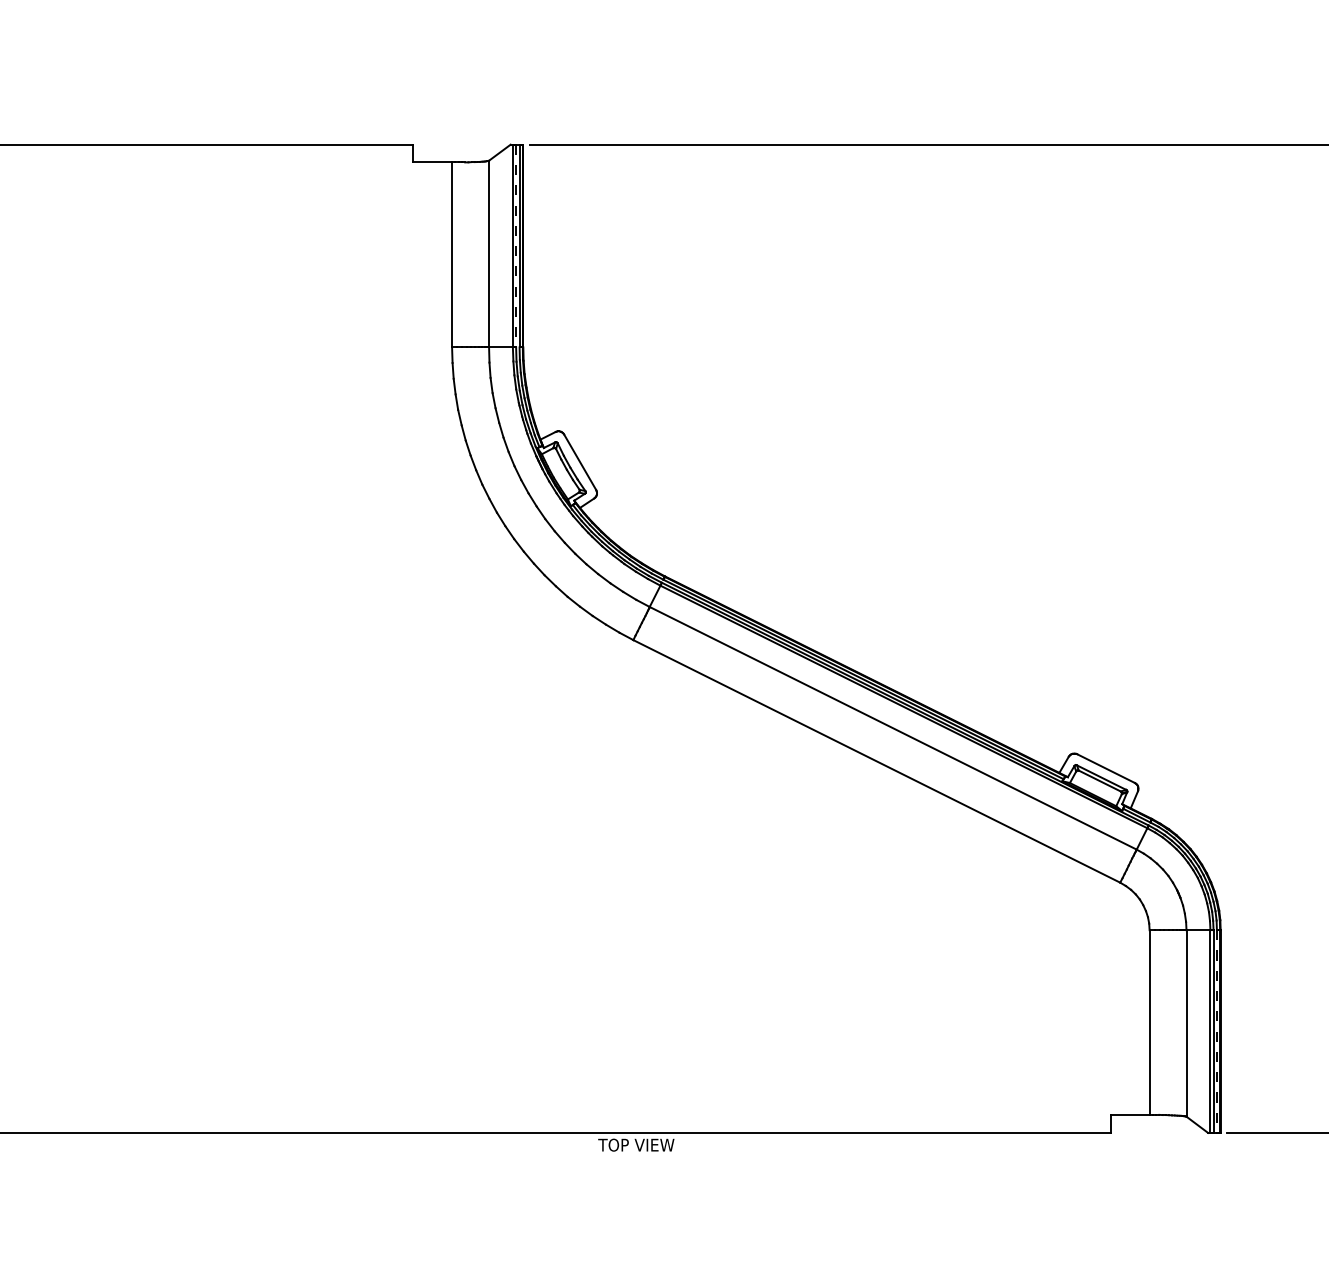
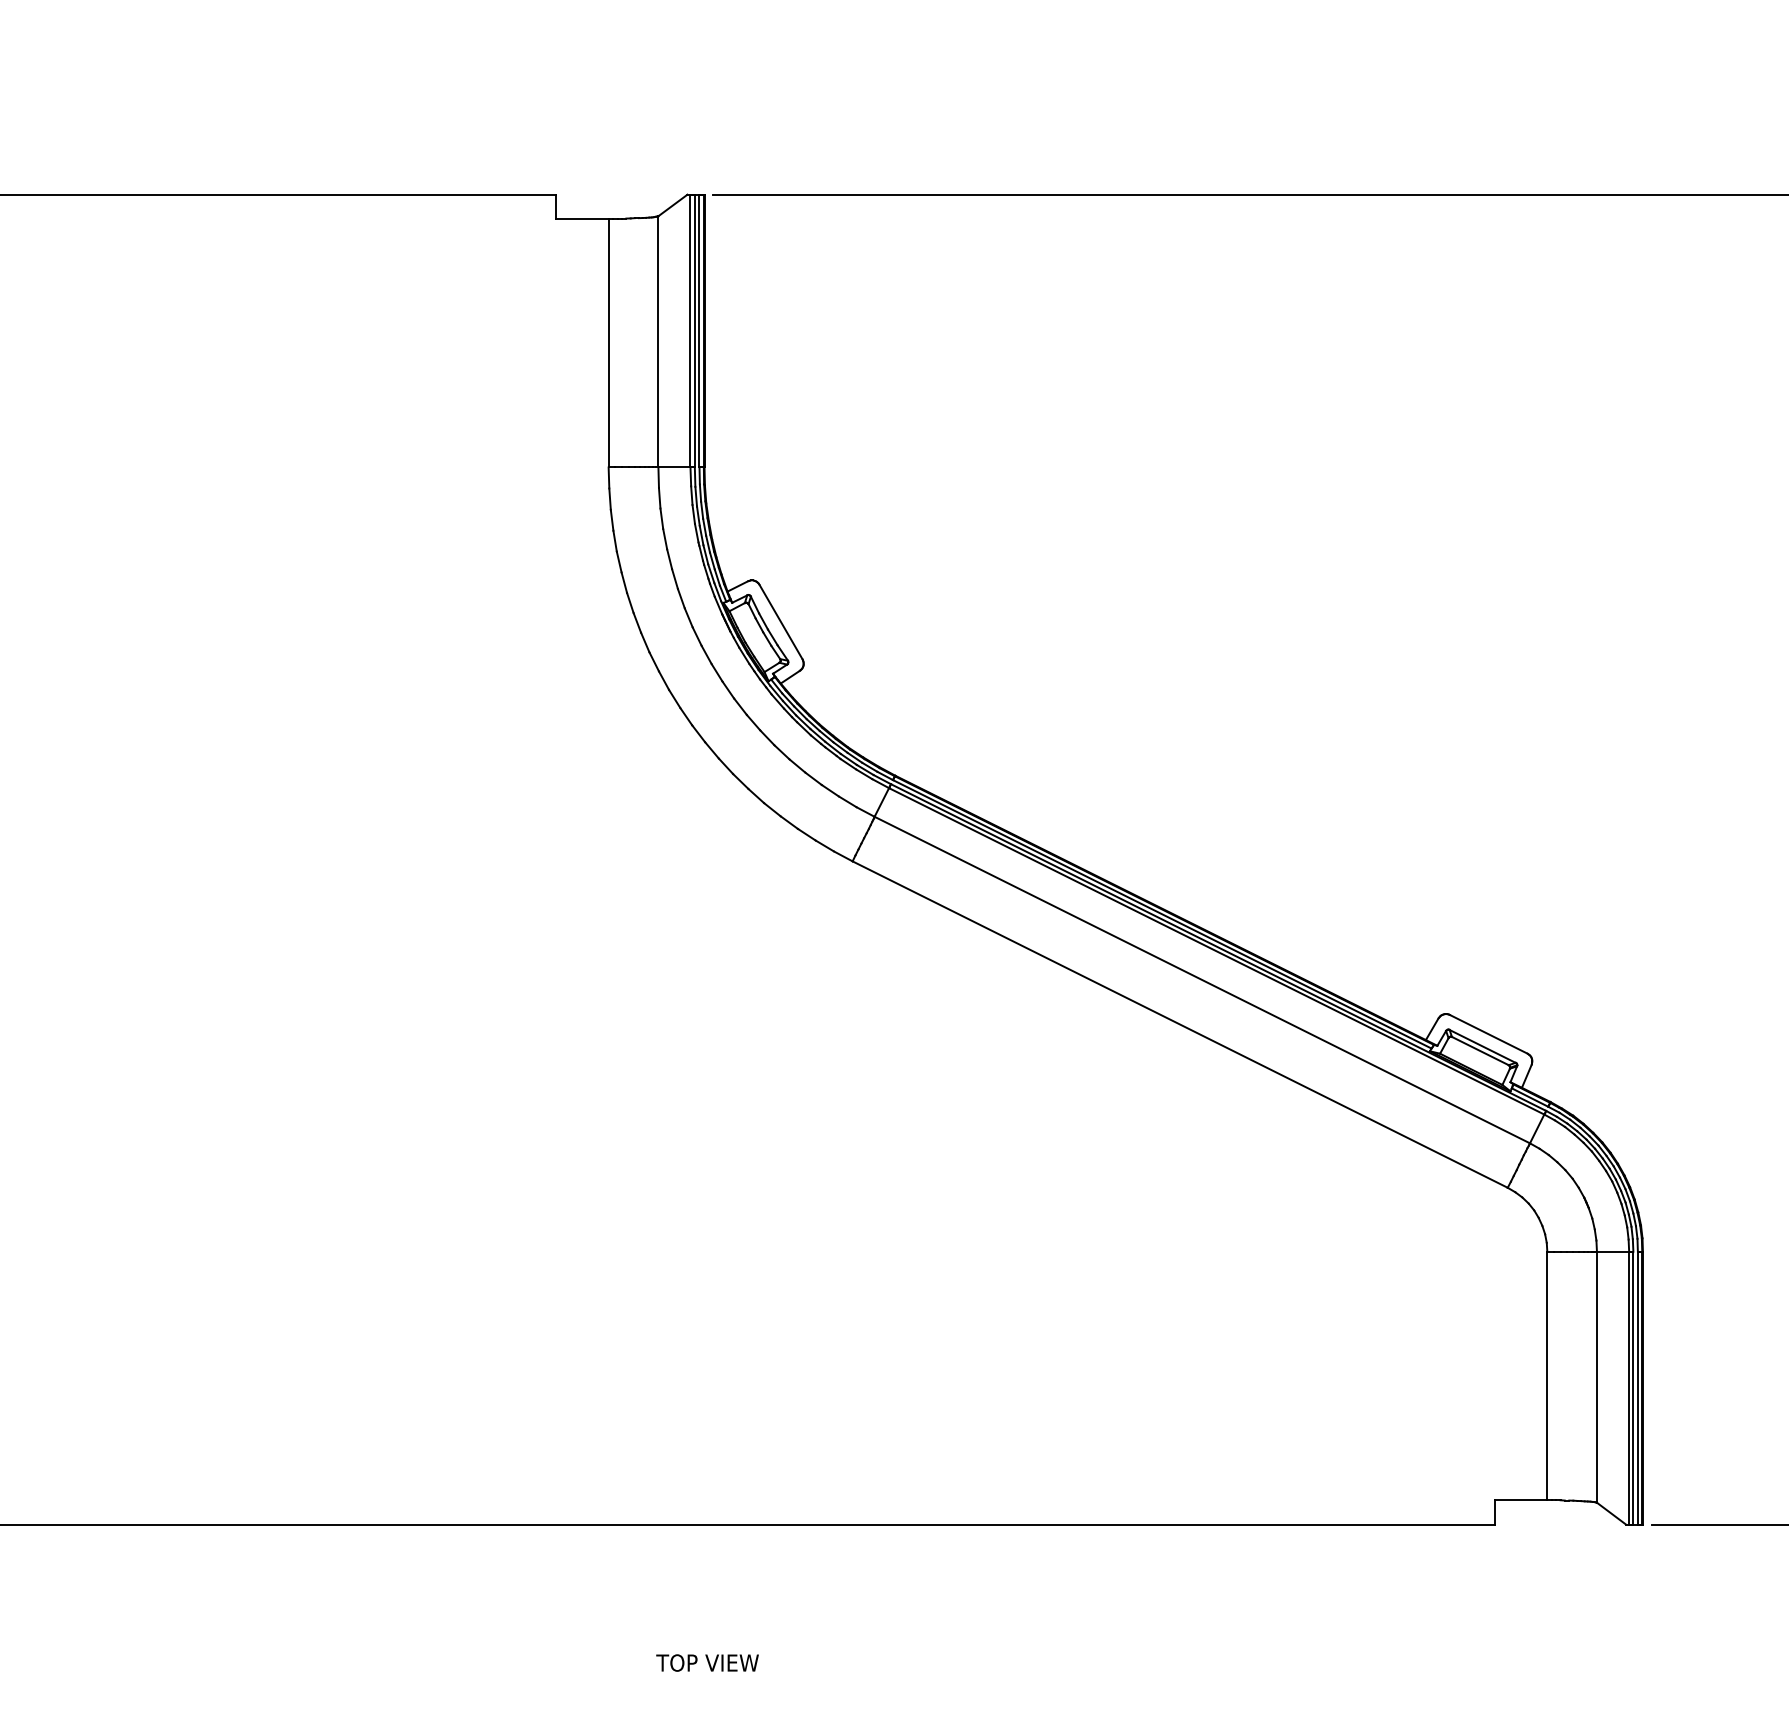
line: (515, 246) -> (694, 331), dashed -> solid
line: (1216, 1031) -> (1637, 1388), dashed -> solid
text: (636, 1144) -> (707, 1662), moved

